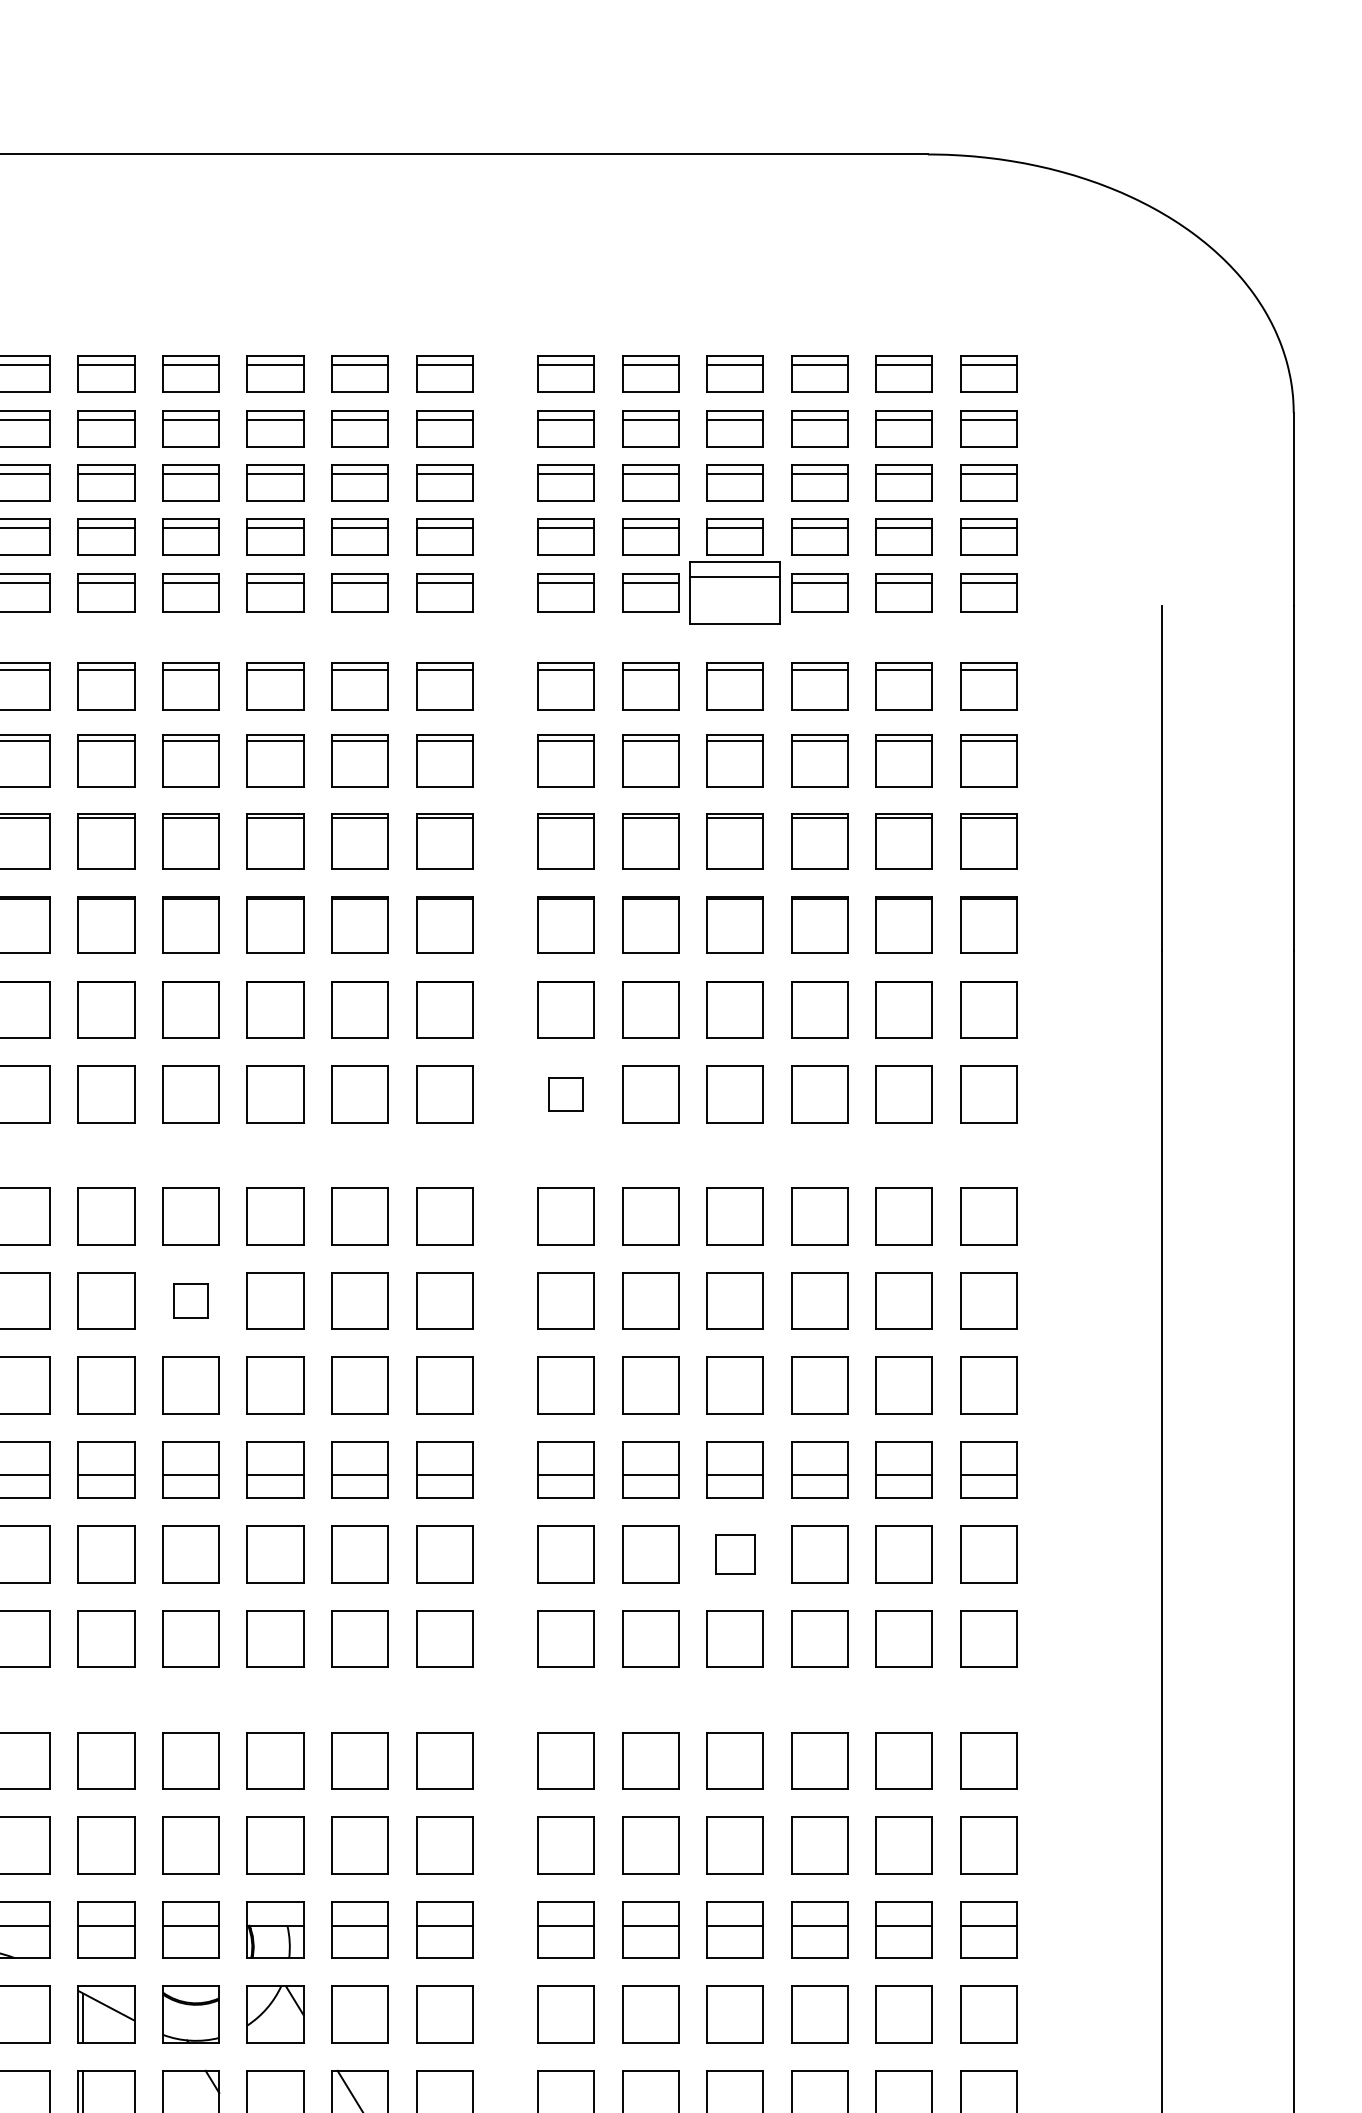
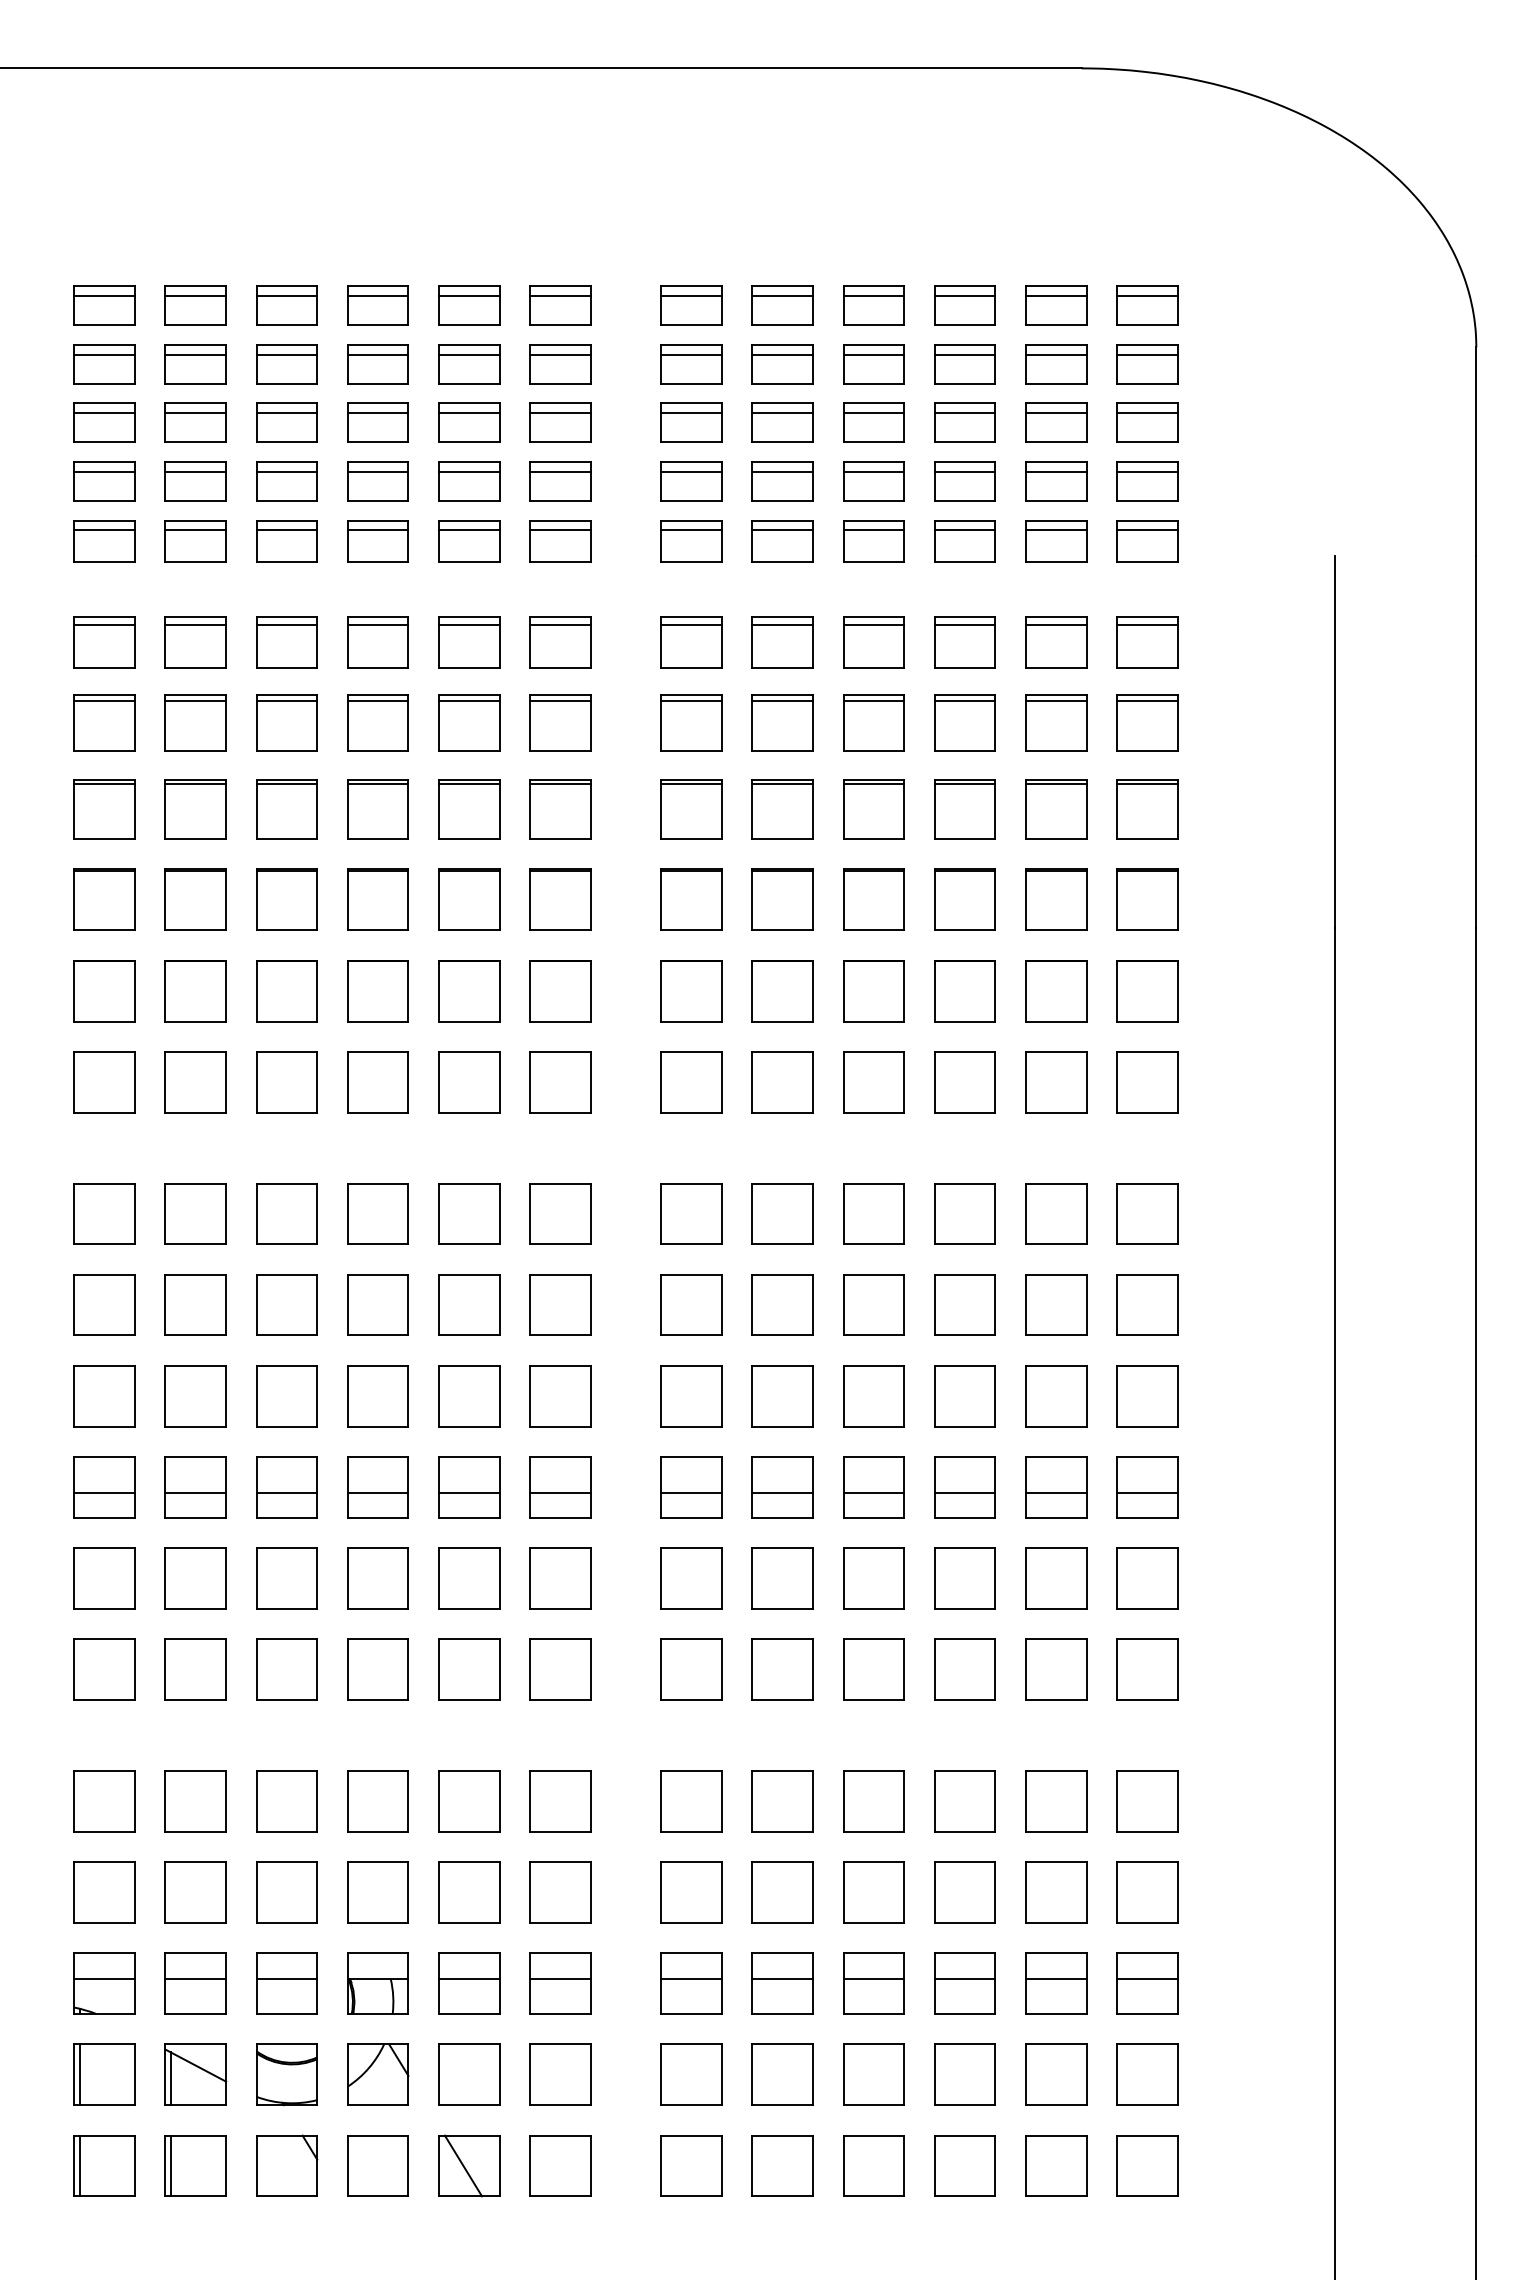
part: (734, 593) -> (873, 541), size x0.62
part: (566, 1094) -> (691, 1082), size x1.67
part: (190, 1300) -> (286, 1304), size x1.67
part: (734, 1554) -> (873, 1578), size x1.43

